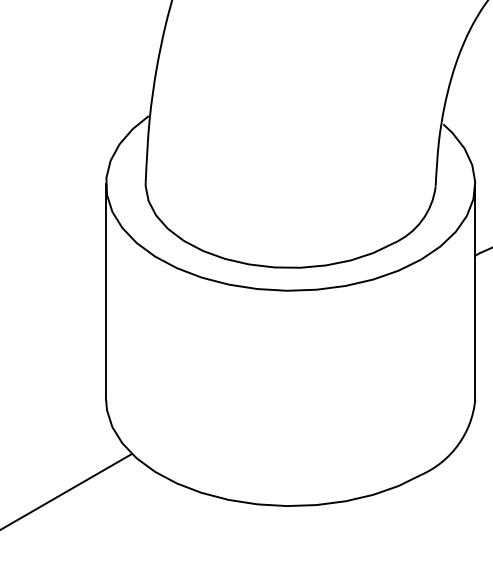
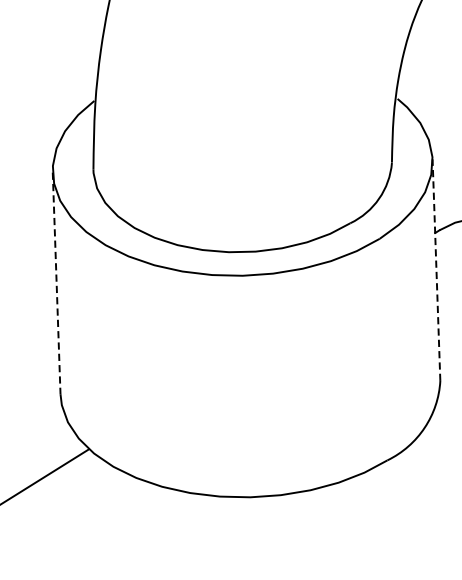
line: (106, 291) -> (57, 283), solid -> dashed
line: (475, 291) -> (436, 269), solid -> dashed

